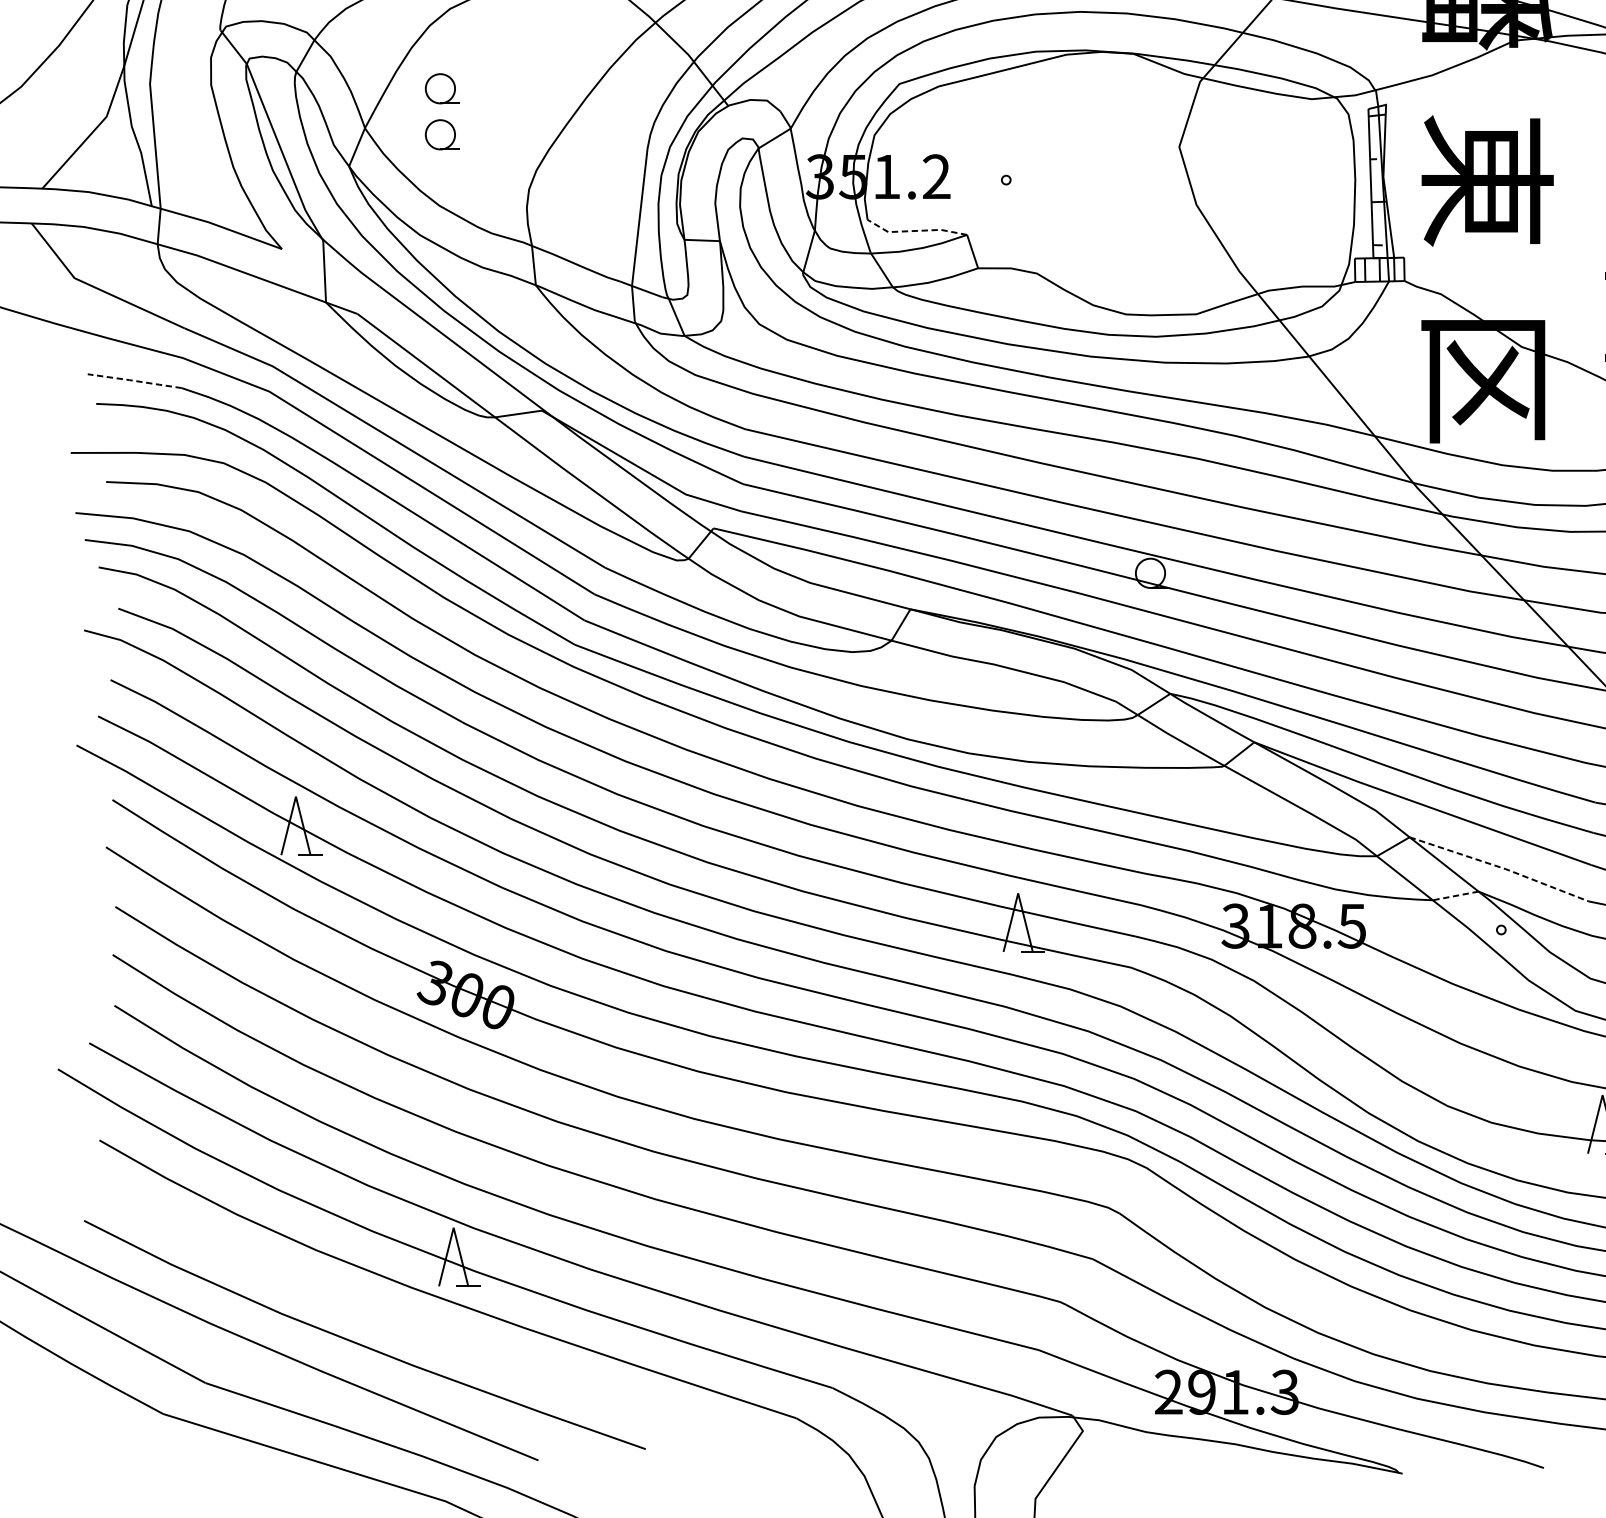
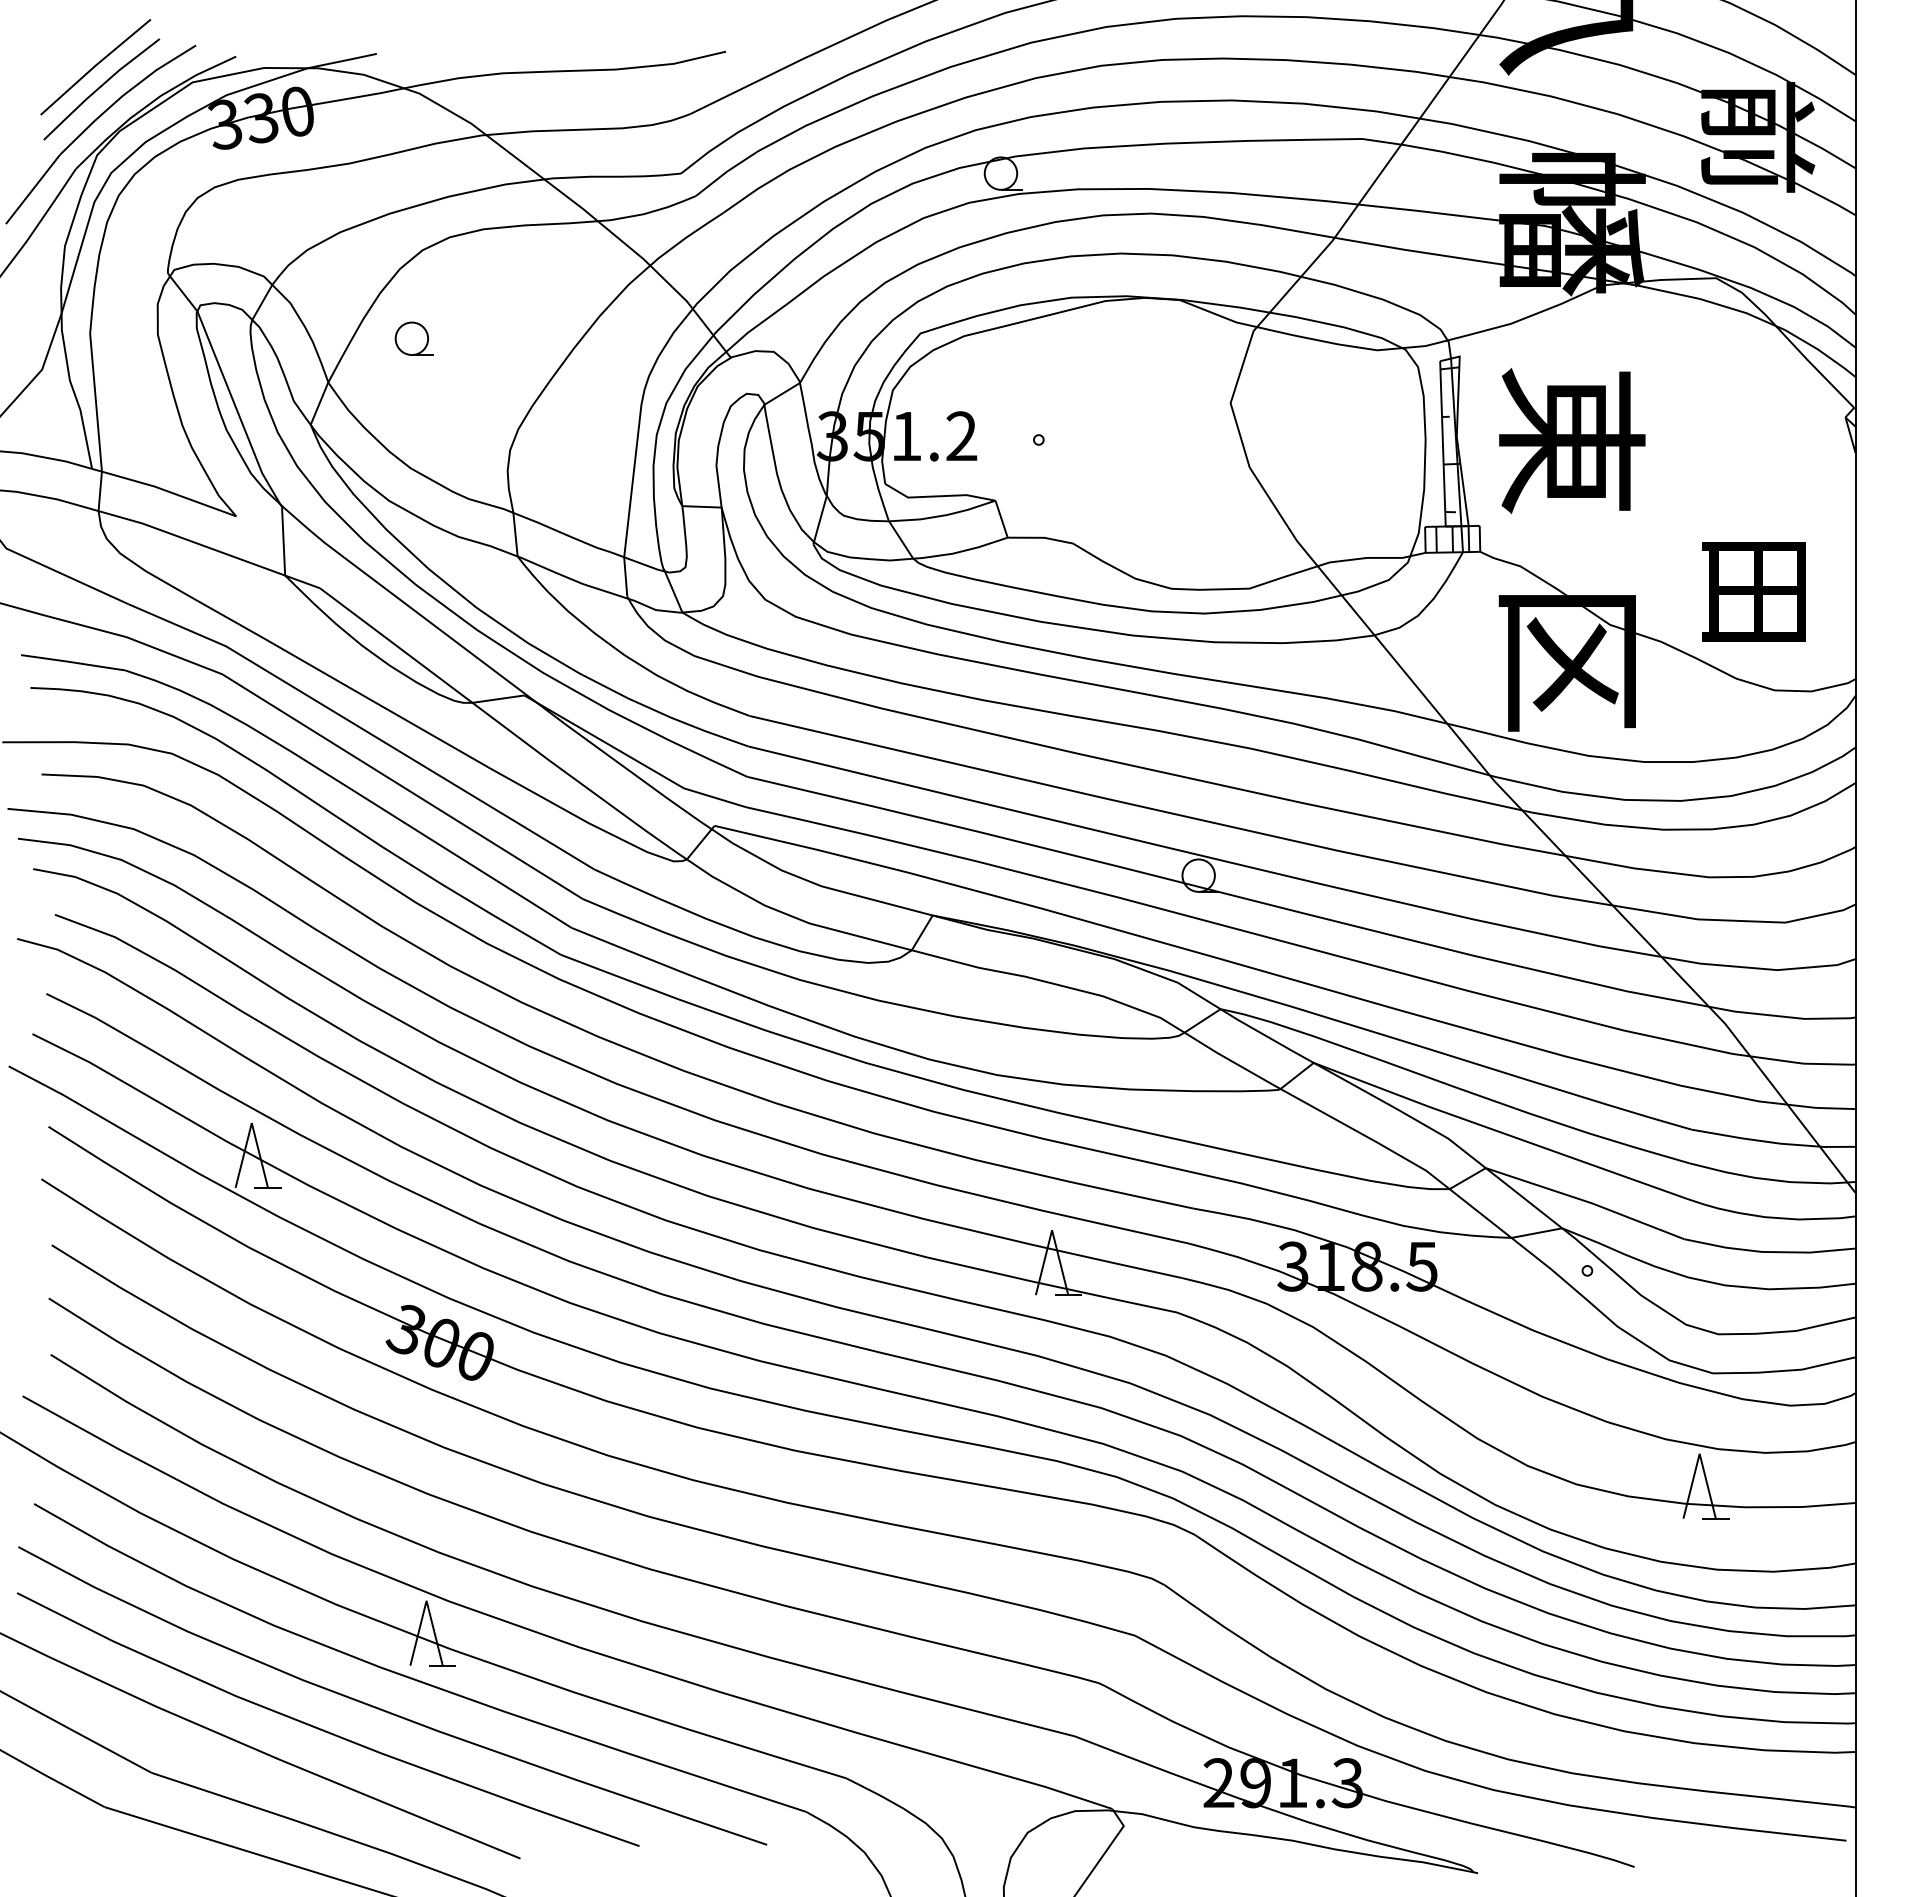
part: (441, 134) -> (413, 389), removed
line: (915, 231) -> (938, 496), dashed -> solid
line: (135, 380) -> (73, 662), dashed -> solid
line: (1500, 867) -> (1586, 1201), dashed -> solid
line: (1455, 896) -> (1536, 1233), dashed -> solid
curve: (415, 1325) -> (384, 1709), added

